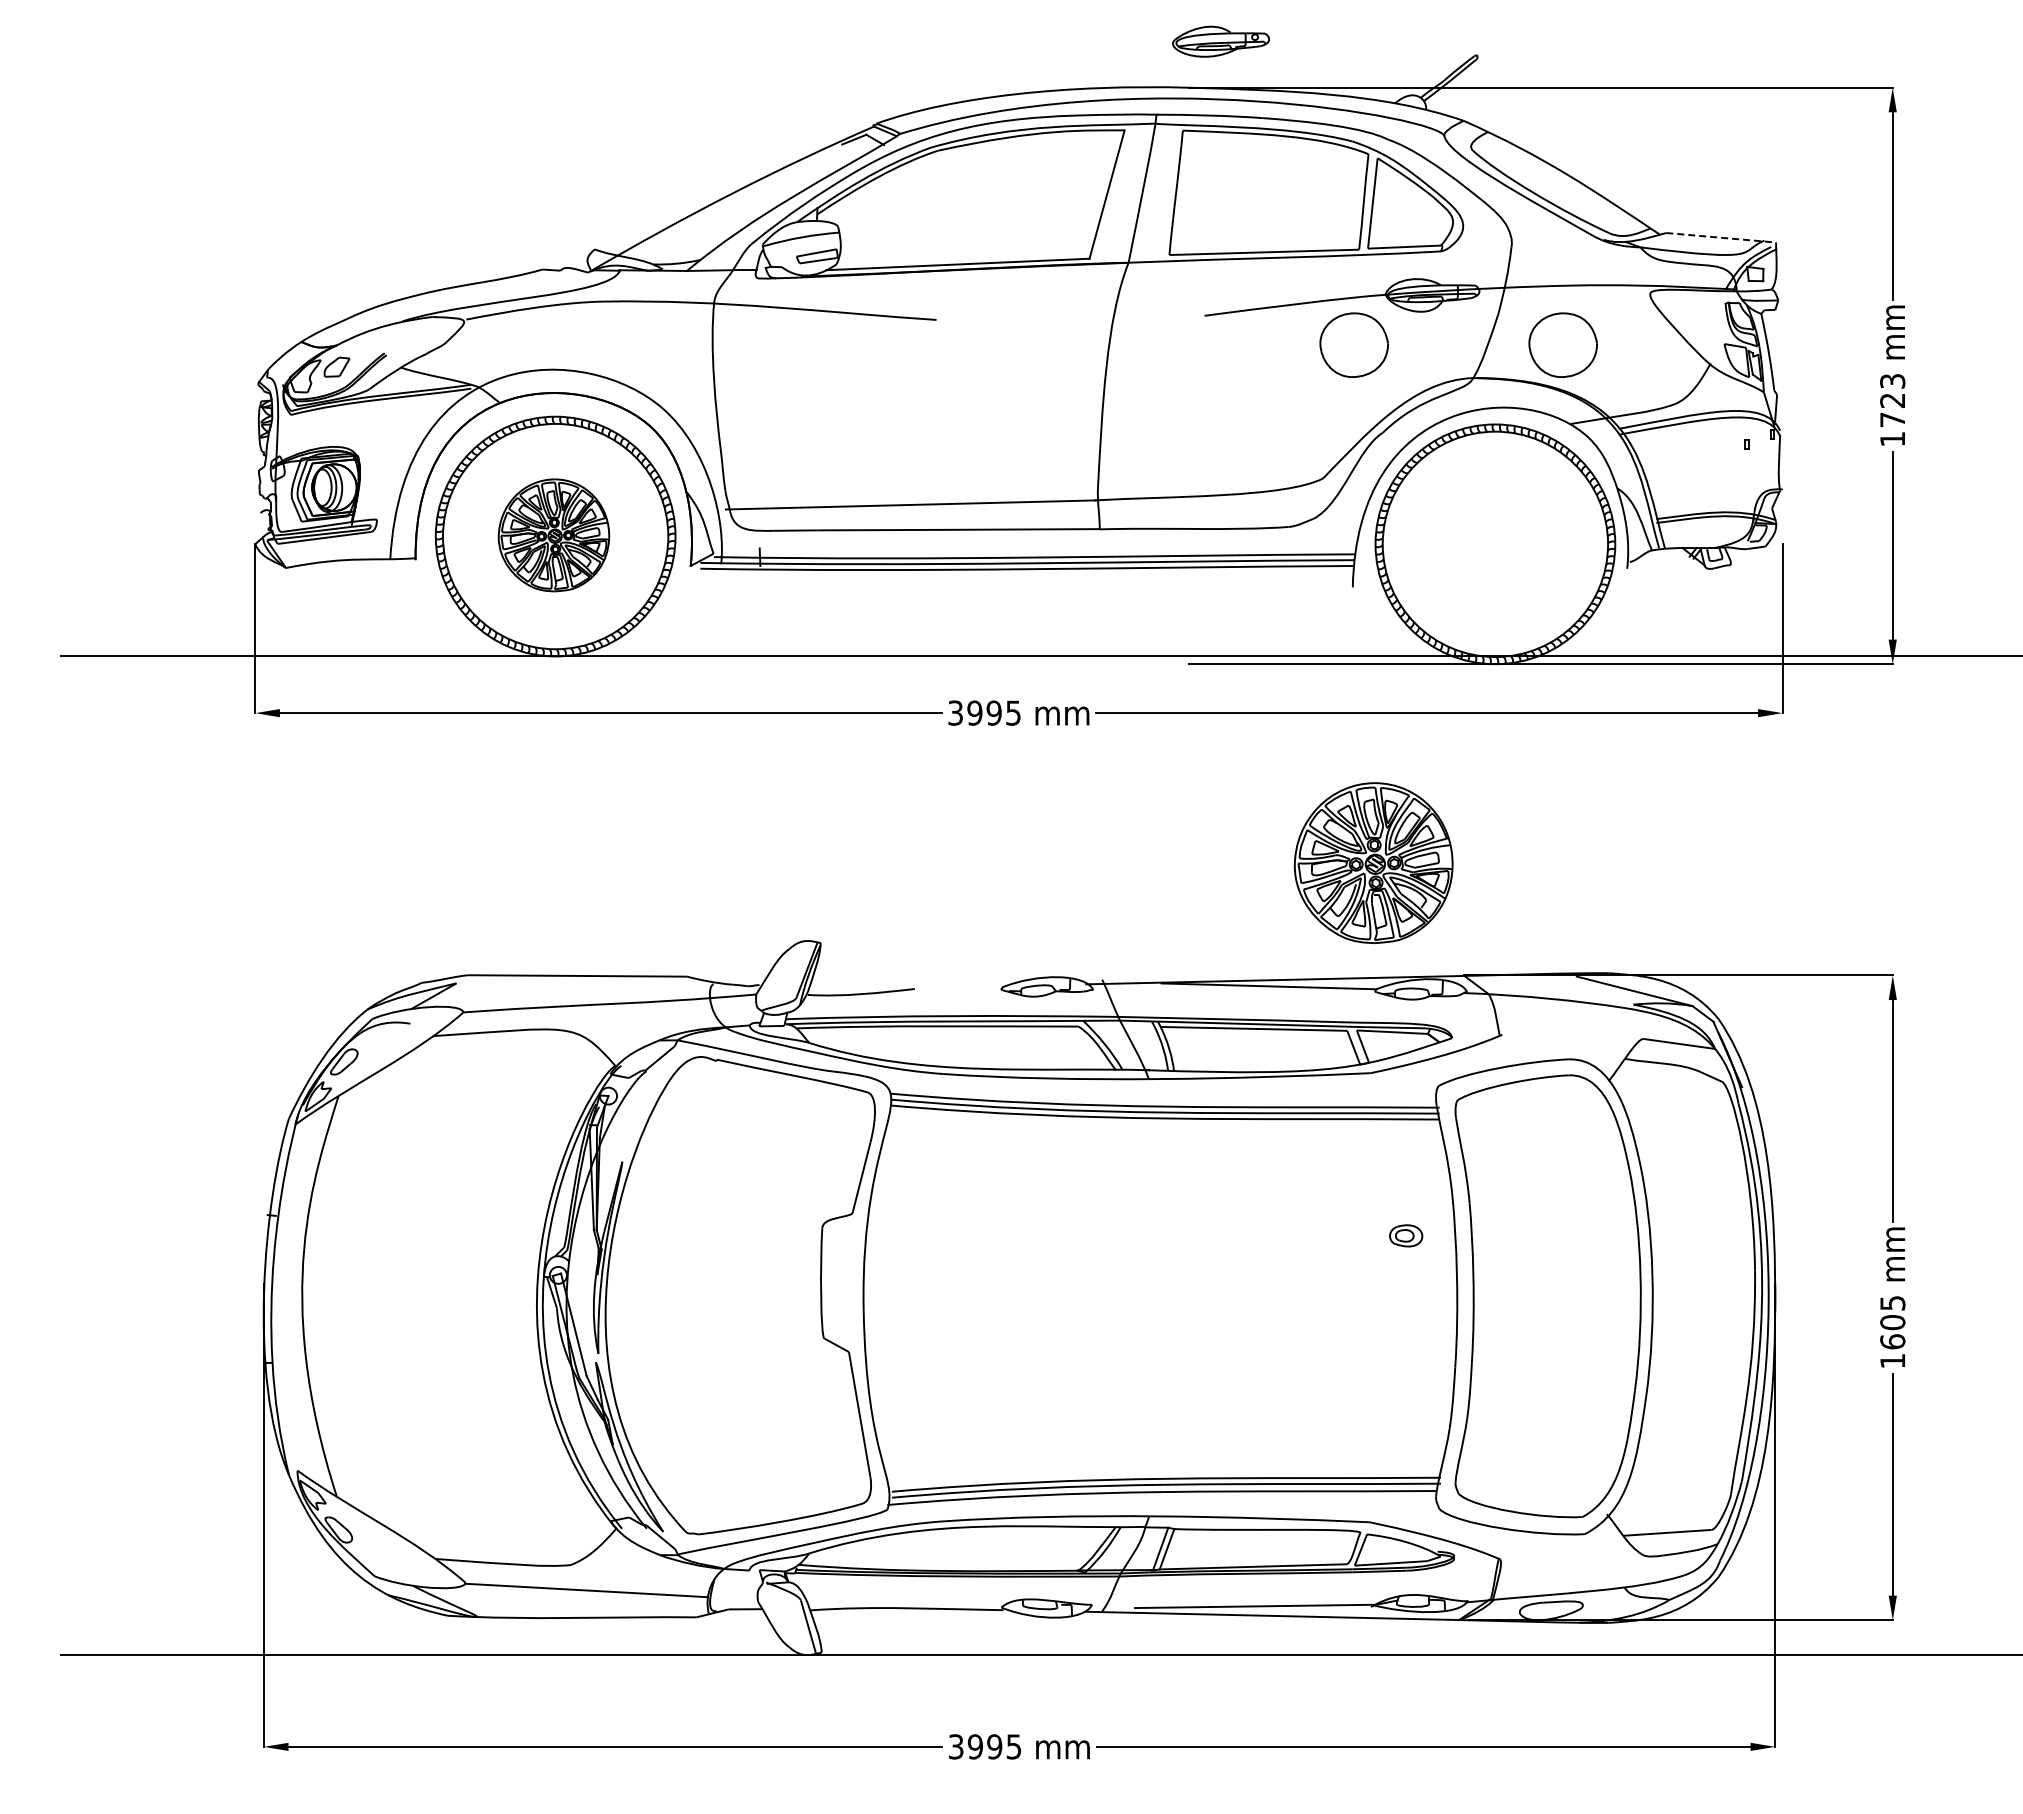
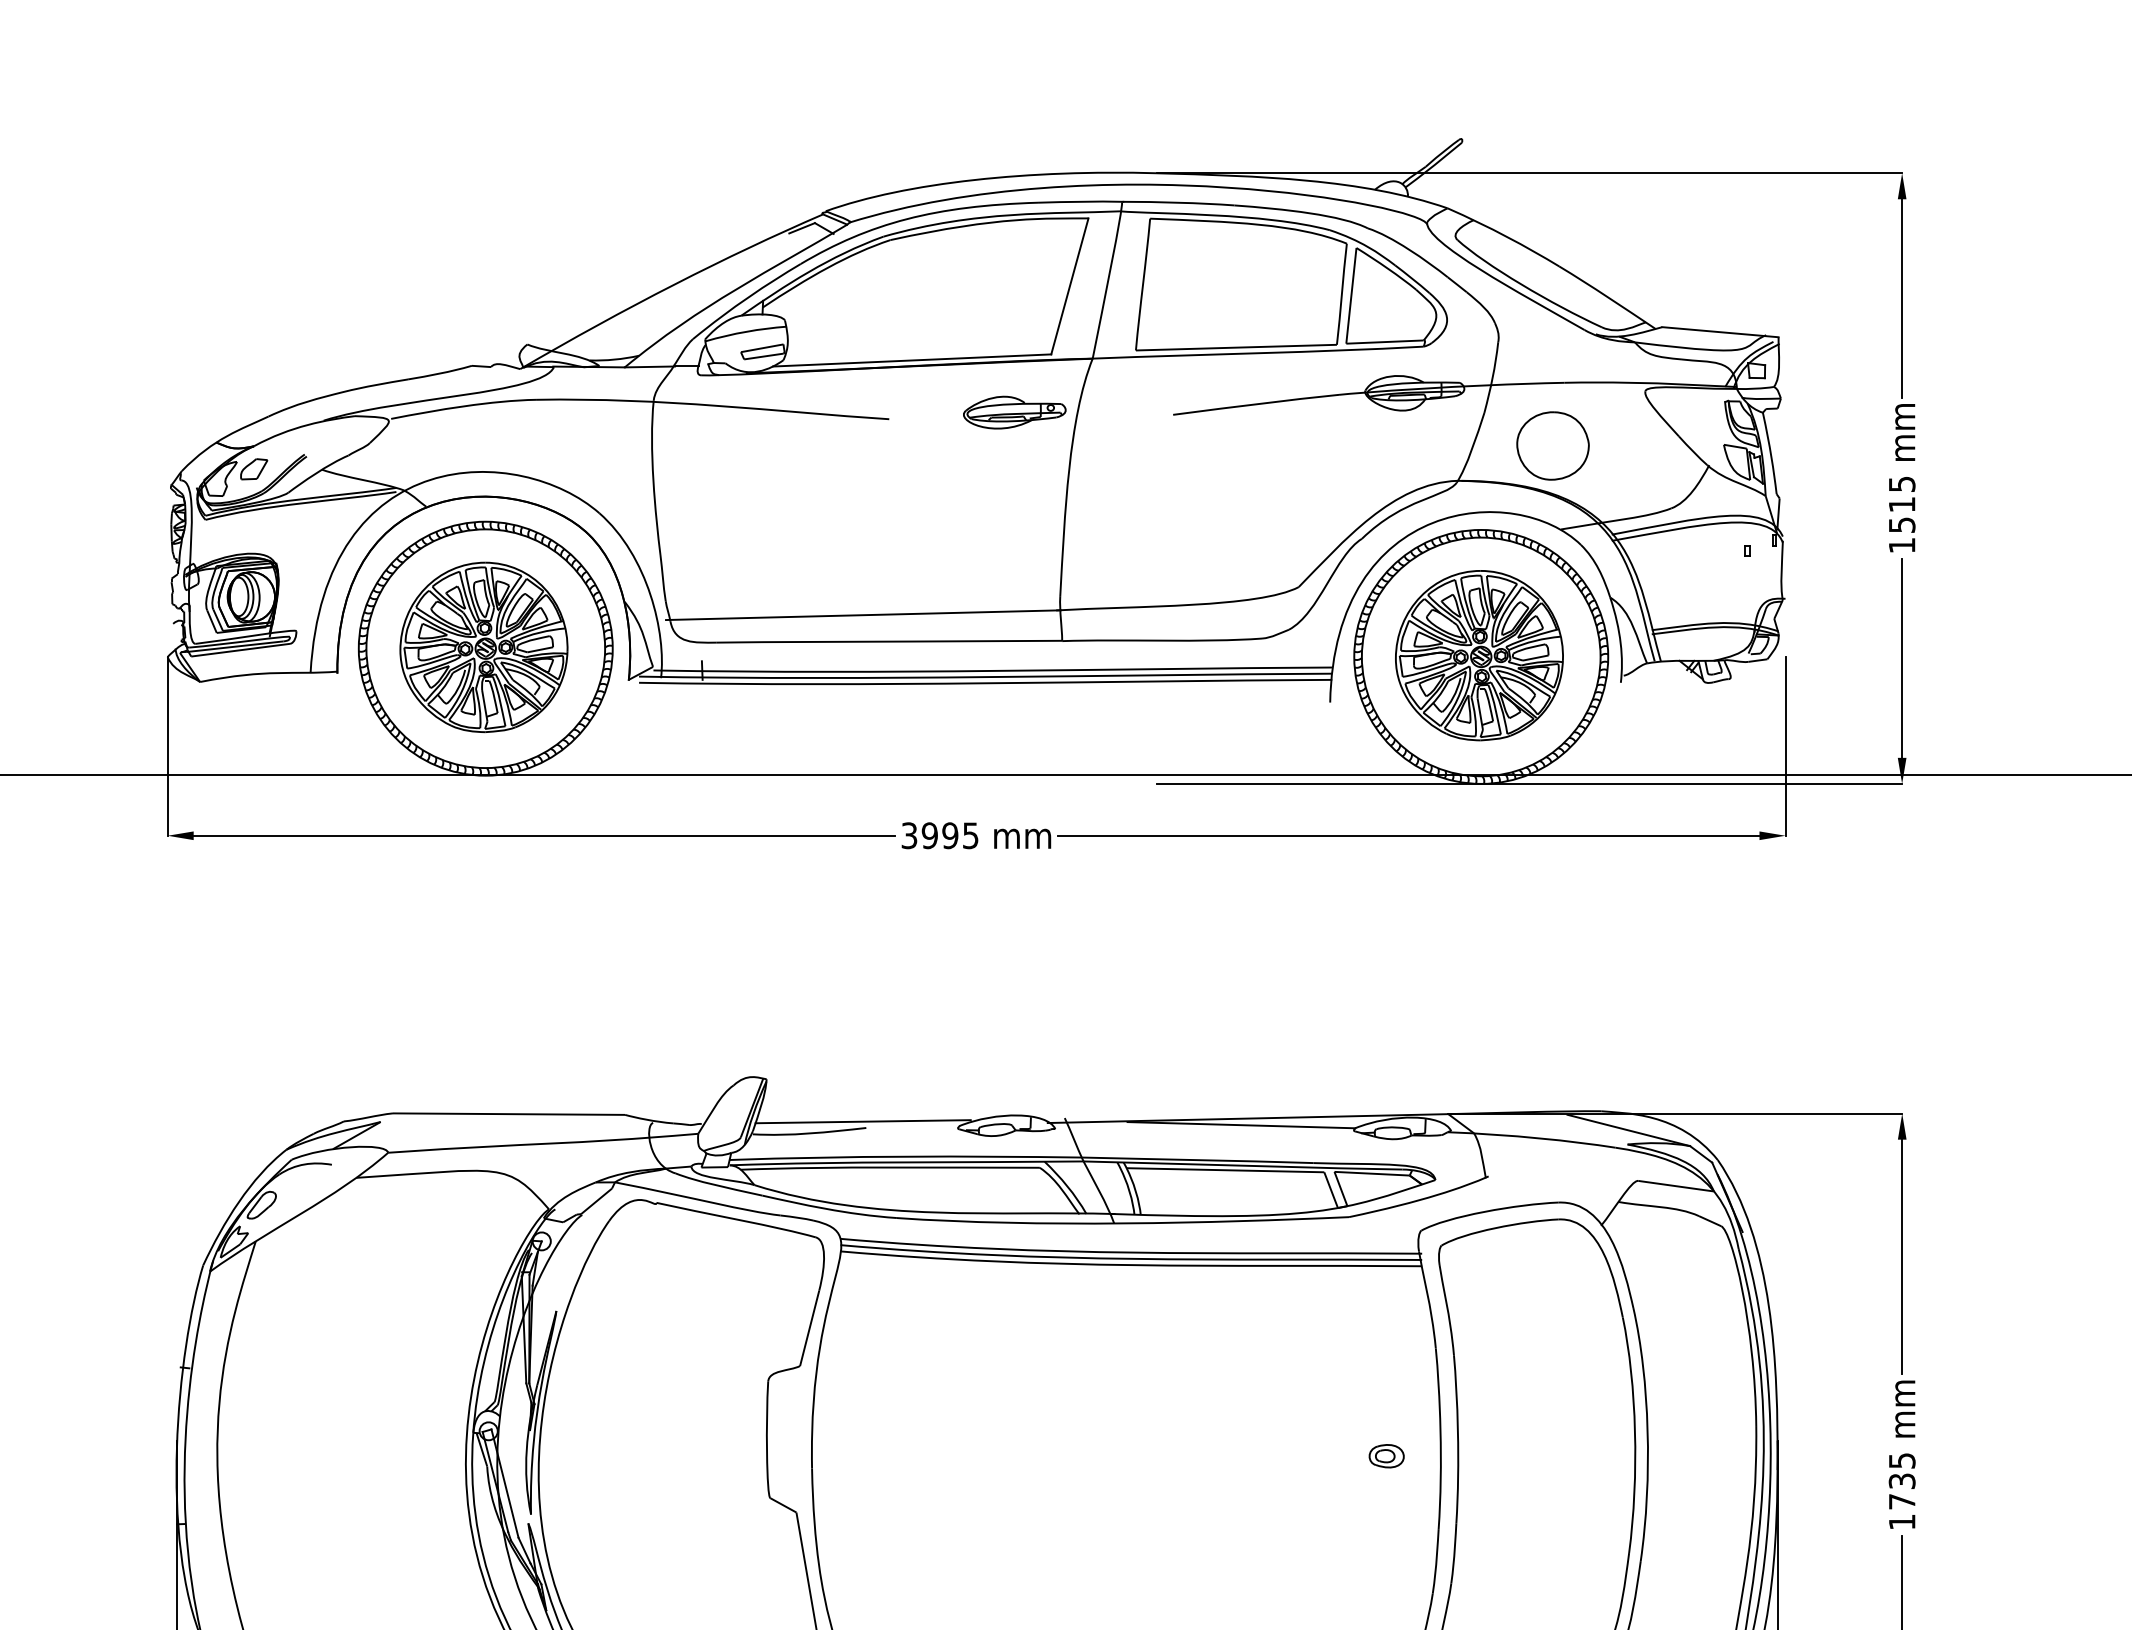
part: (1220, 41) -> (1014, 412), moved
line: (1721, 237) -> (1720, 331), dashed -> solid
part: (1353, 344) -> (1330, 445), removed
text: (1892, 400) -> (1901, 504), 1723 -> 1515
part: (553, 535) -> (483, 647), size x1.43
part: (1373, 862) -> (1479, 654), moved
line: (911, 982) -> (862, 1121), added
part: (1406, 1235) -> (1387, 1455), moved
text: (1892, 1332) -> (1901, 1491), 1605 -> 1735

